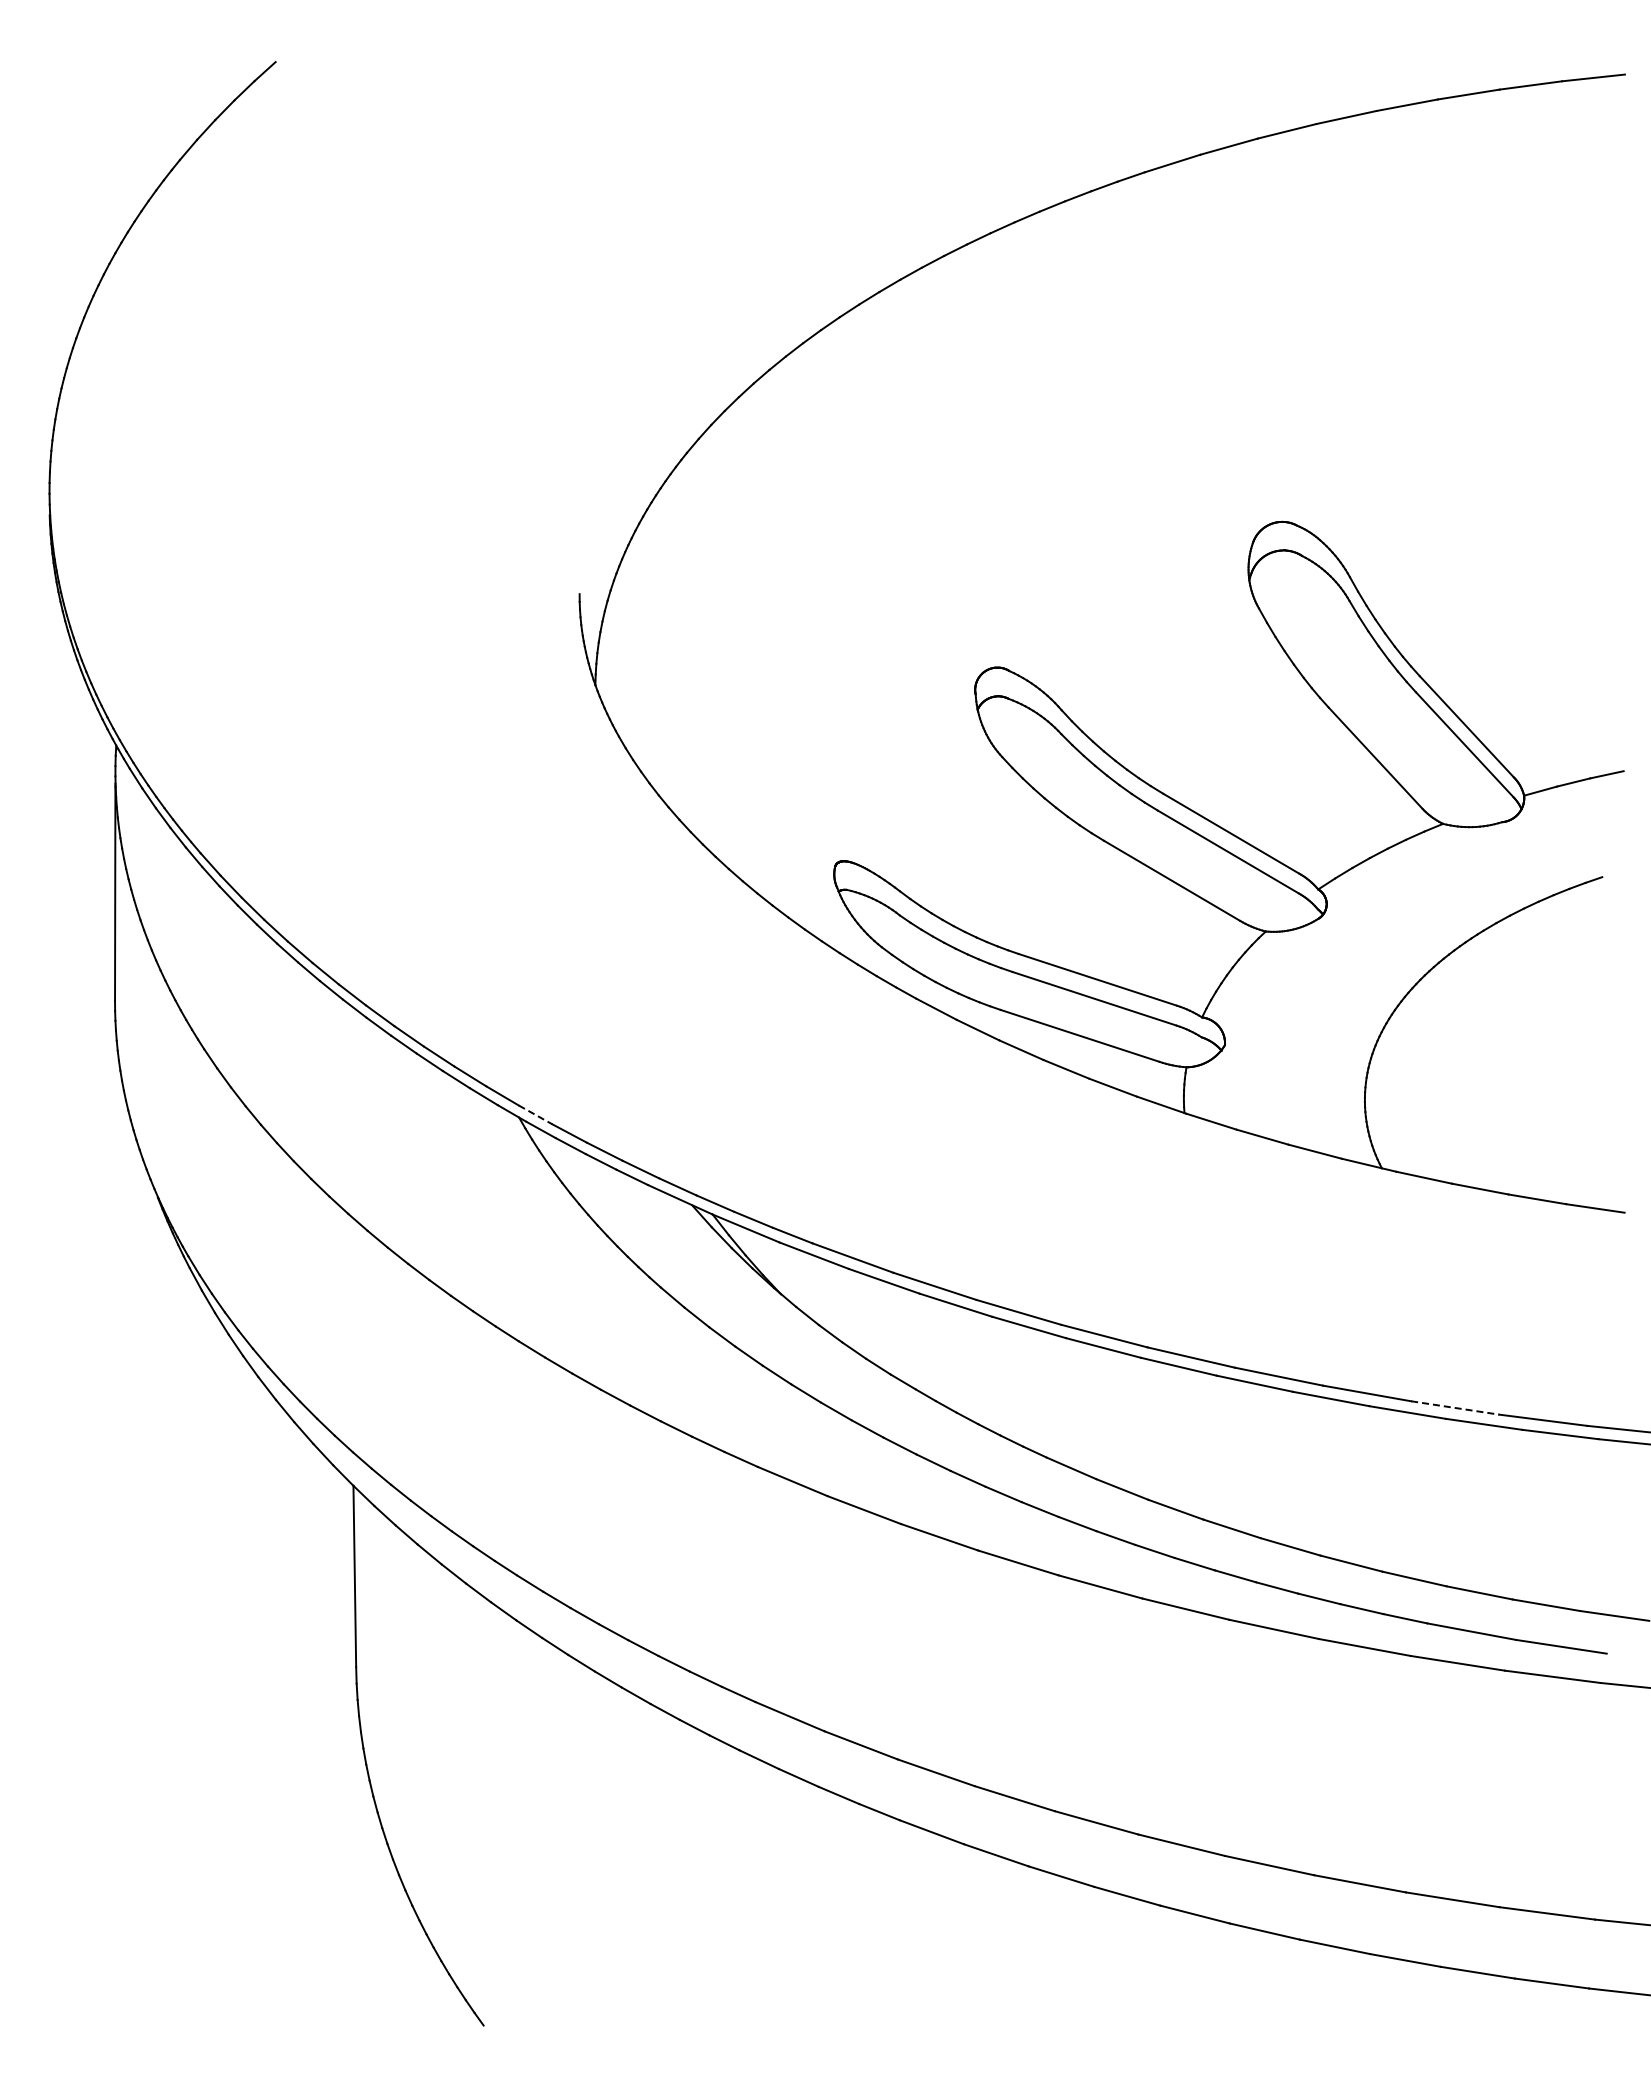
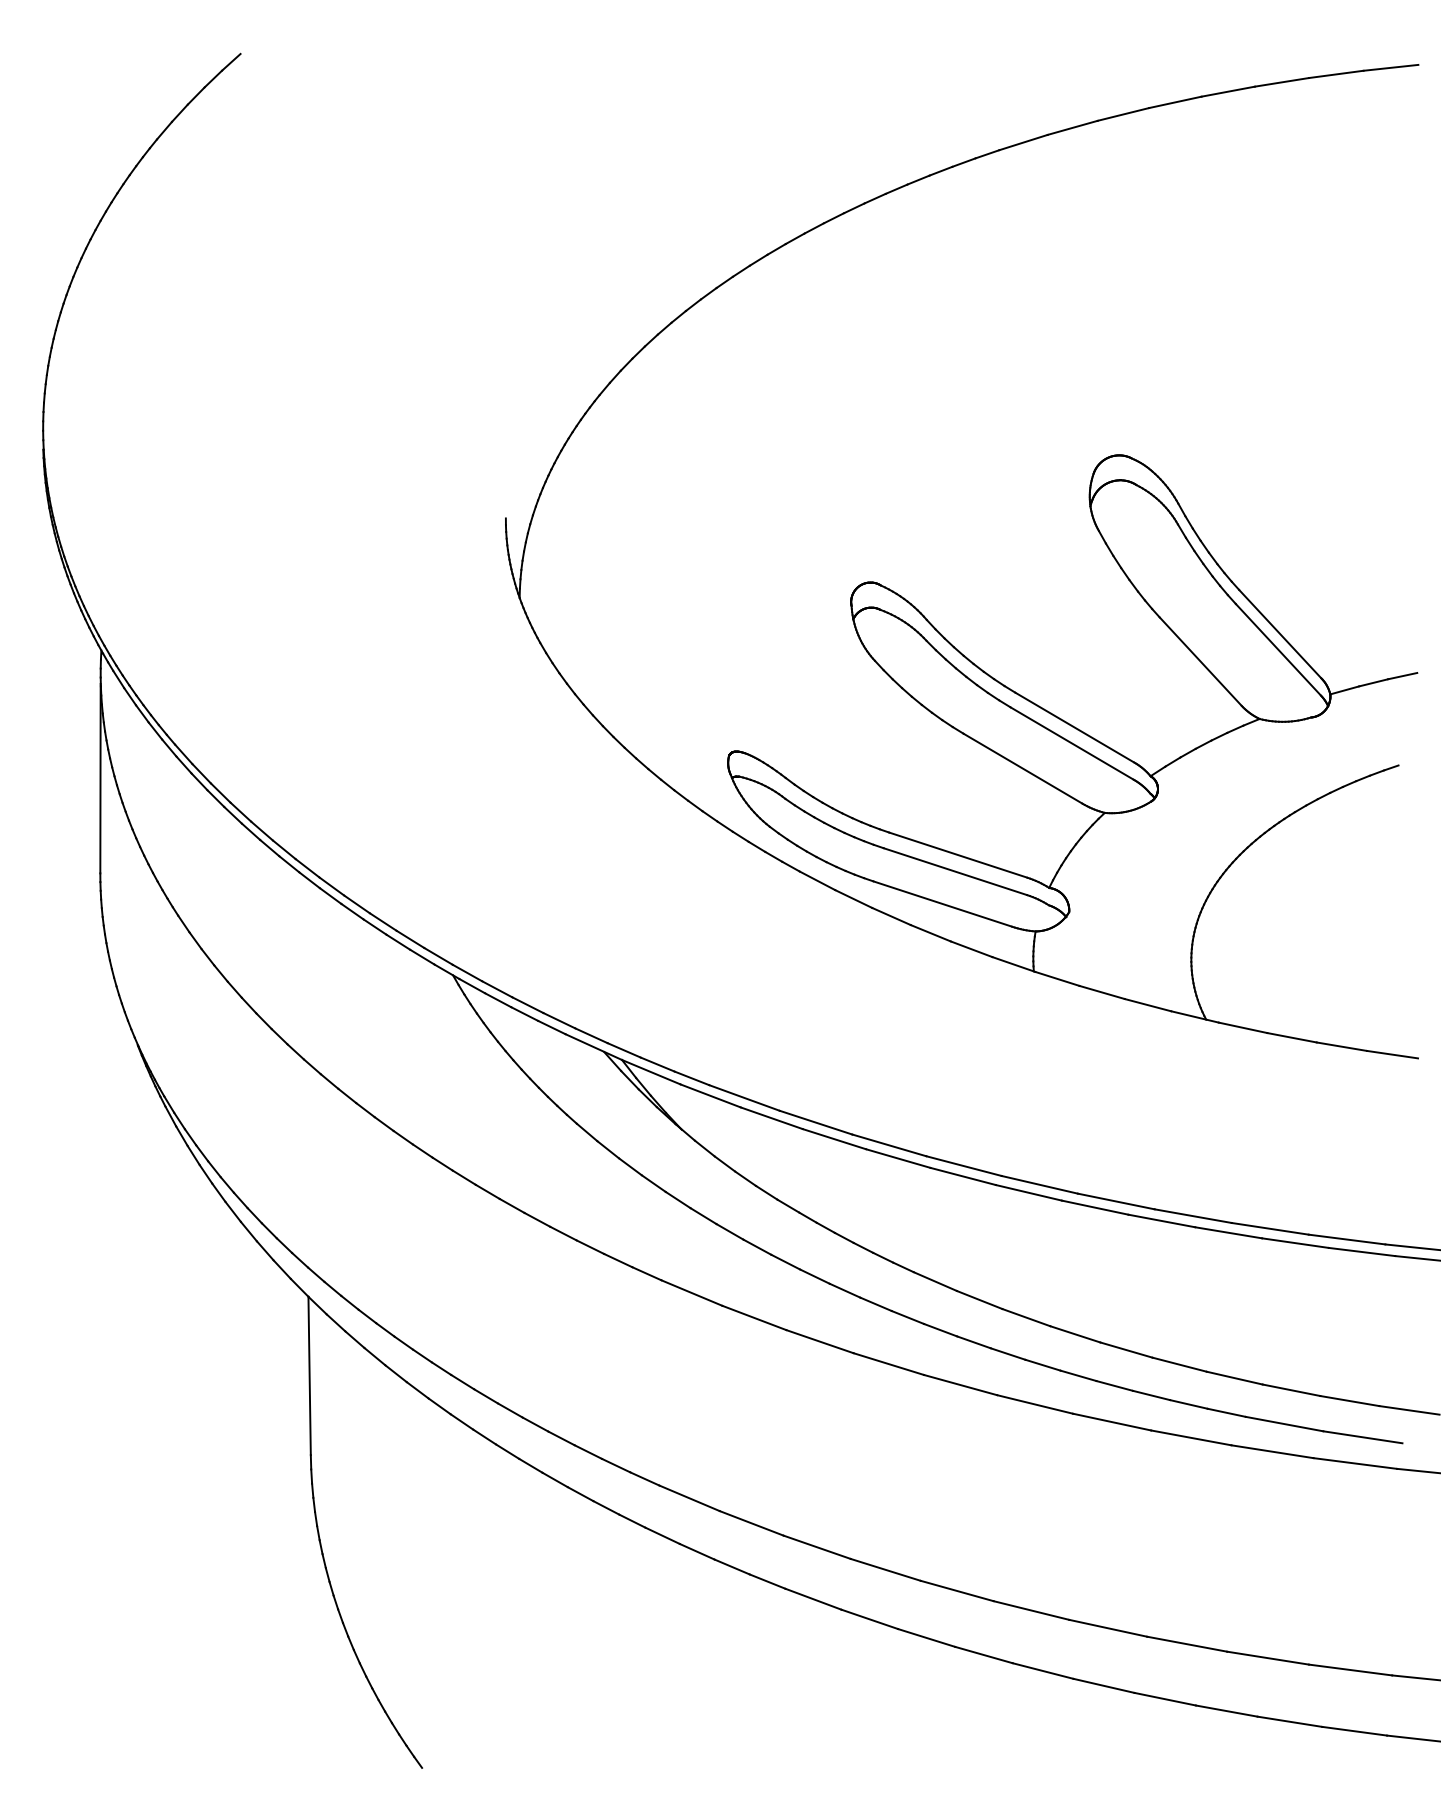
line: (536, 1115) -> (468, 973), dashed -> solid
line: (1455, 1407) -> (1270, 1228), dashed -> solid

